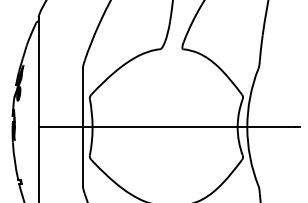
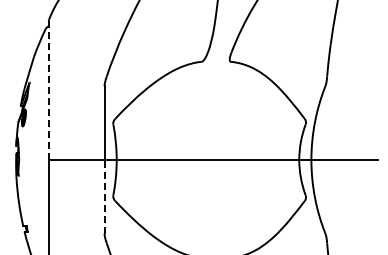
line: (38, 72) -> (48, 91), solid -> dashed
line: (82, 156) -> (104, 196), solid -> dashed

